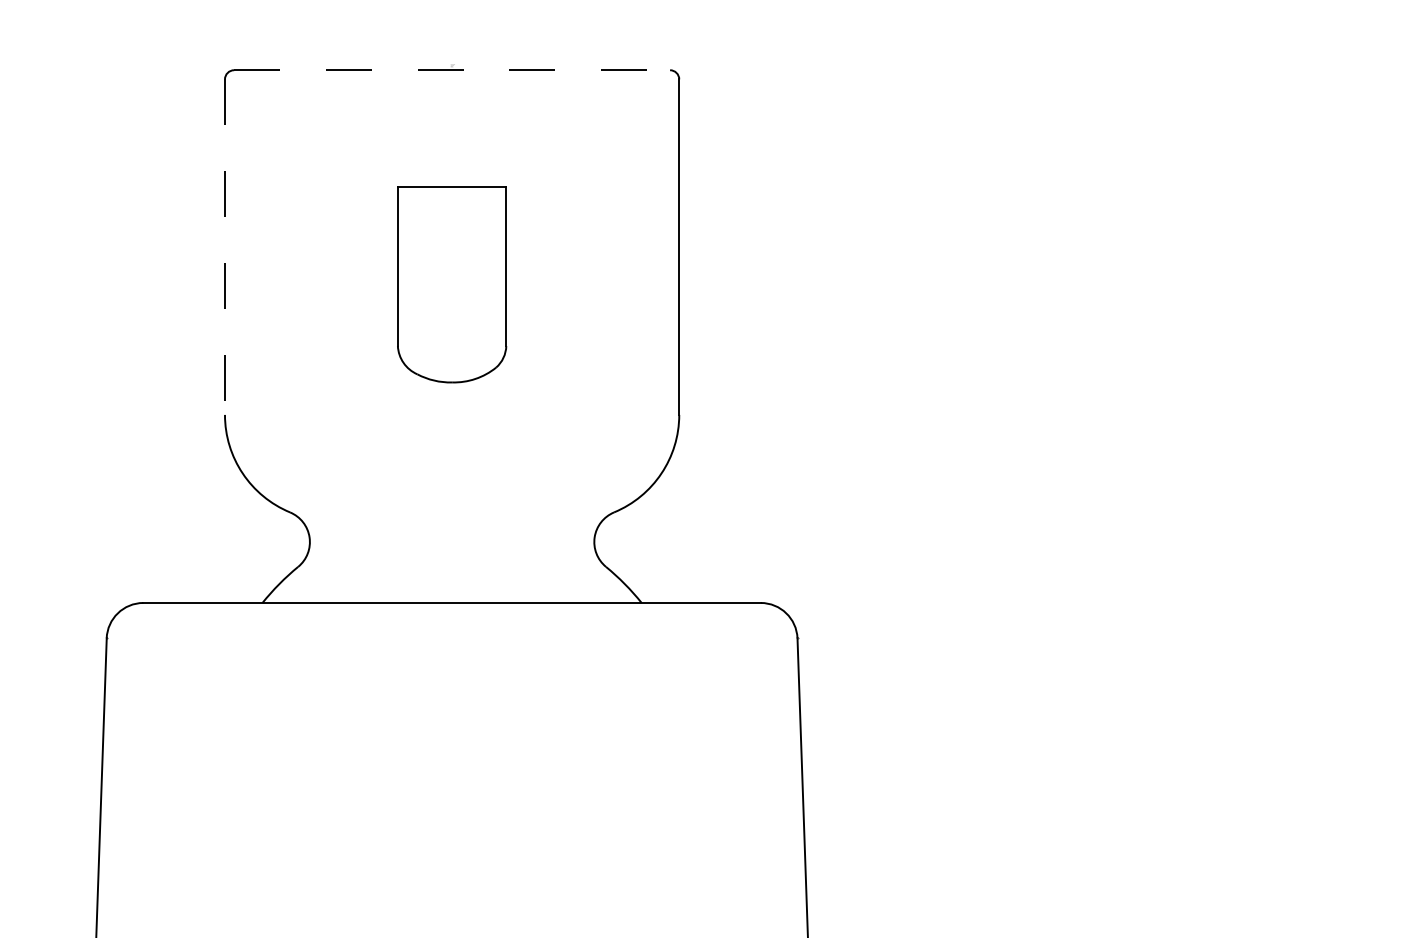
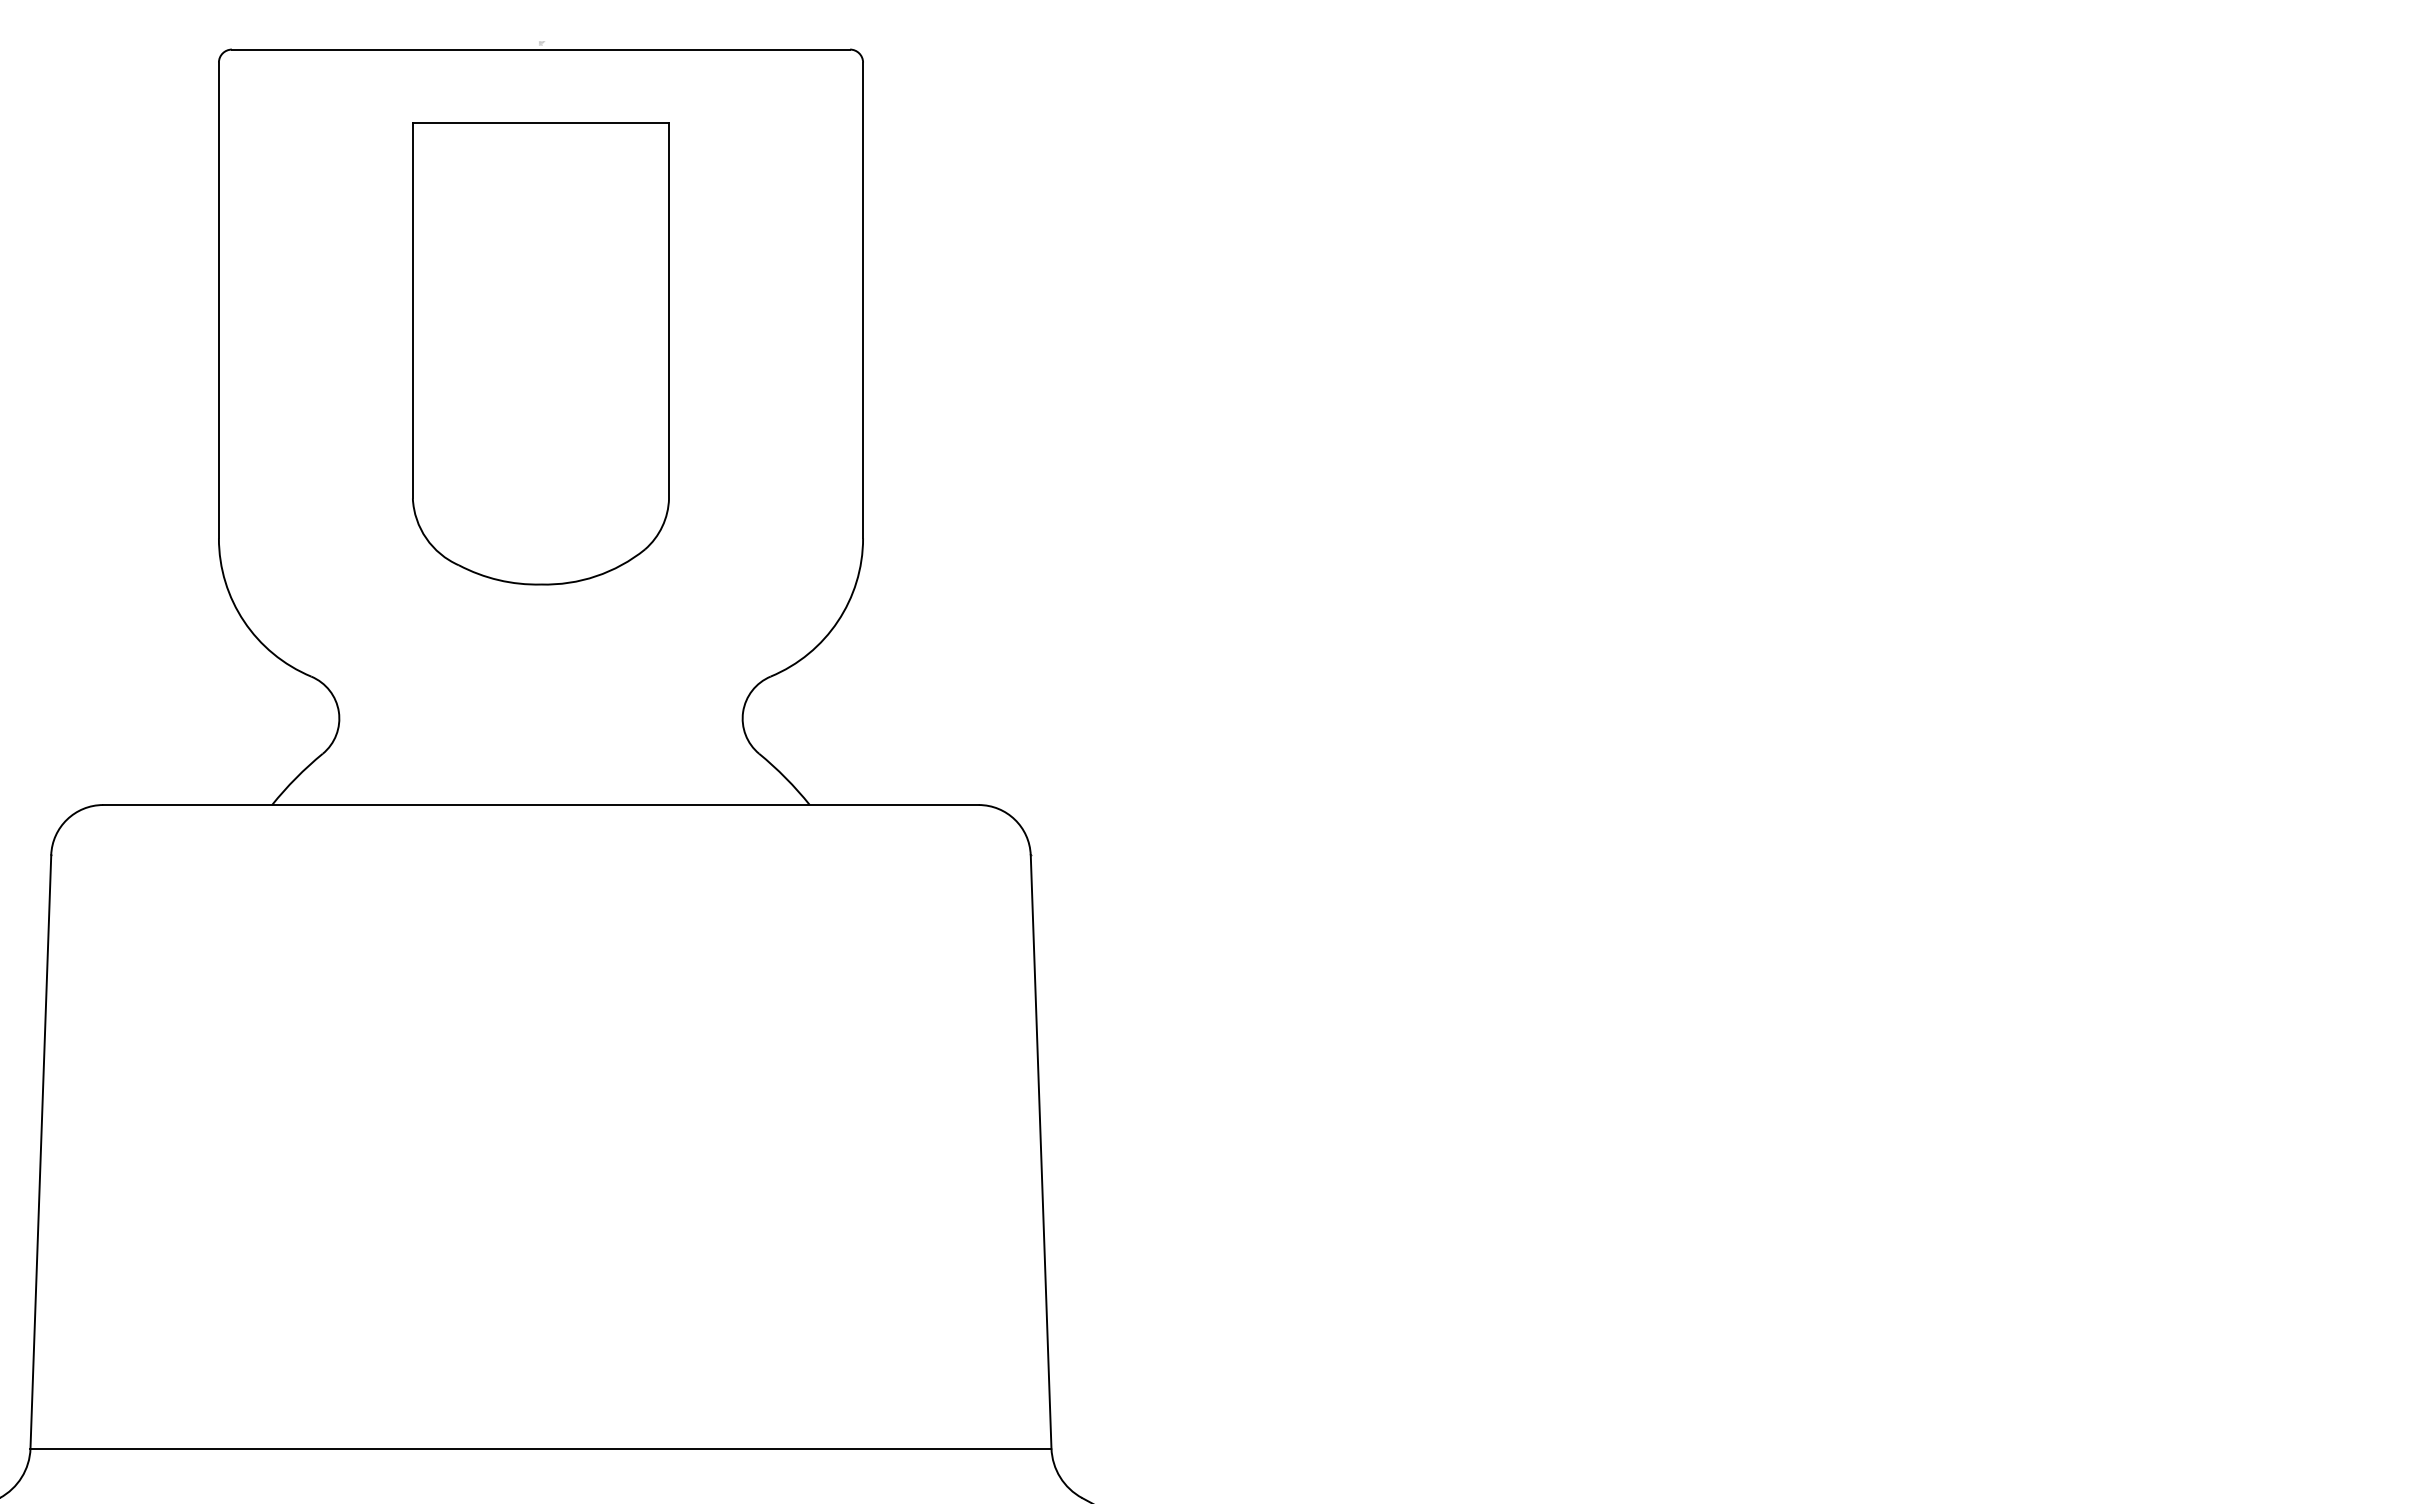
line: (452, 70) -> (541, 49), dashed -> solid
line: (224, 247) -> (218, 300), dashed -> solid
part: (451, 284) -> (540, 353), size x1.67

